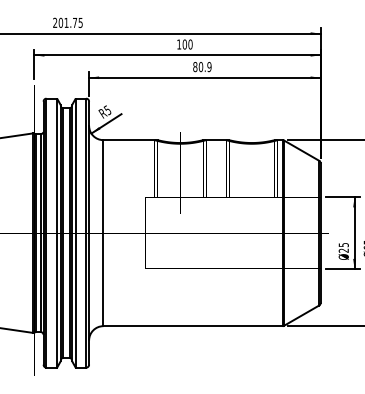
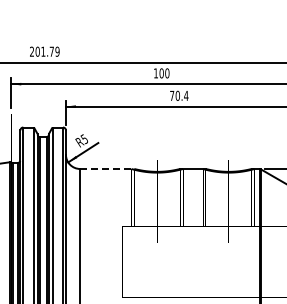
text: (80, 22) -> (57, 51), 201.75 -> 201.79
text: (202, 66) -> (179, 95), 80.9 -> 70.4
line: (130, 140) -> (107, 169), solid -> dashed

